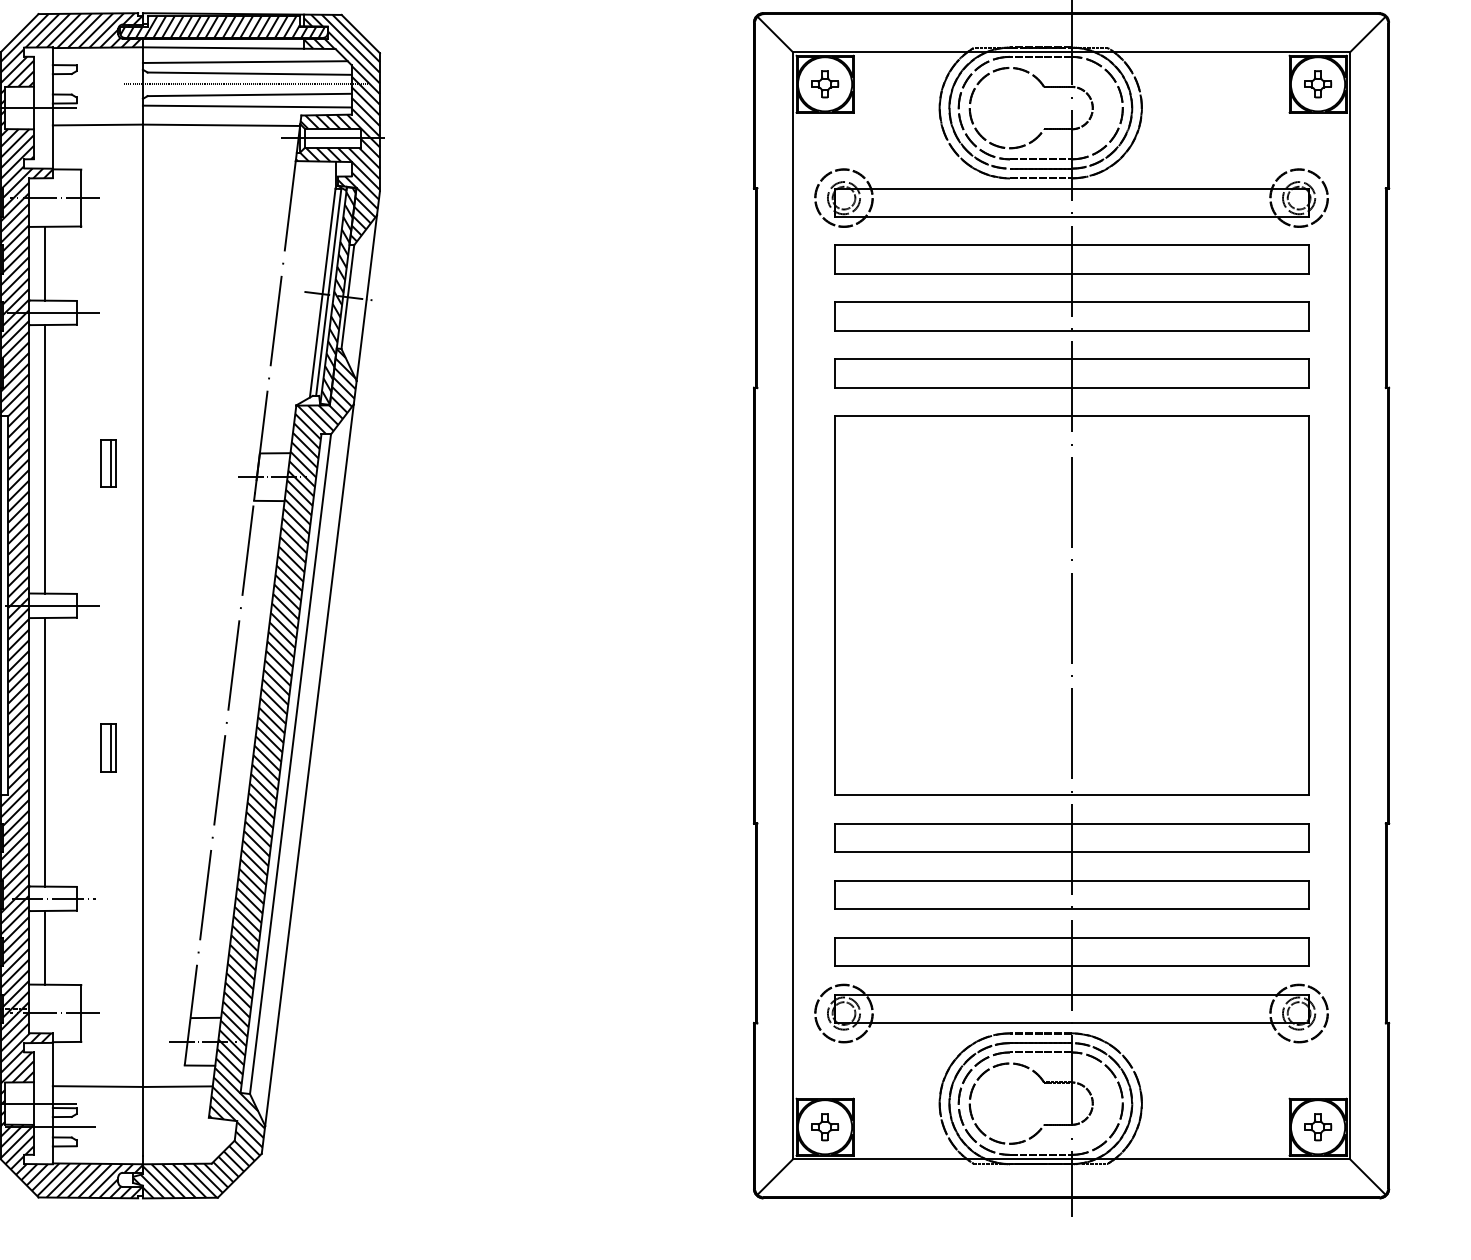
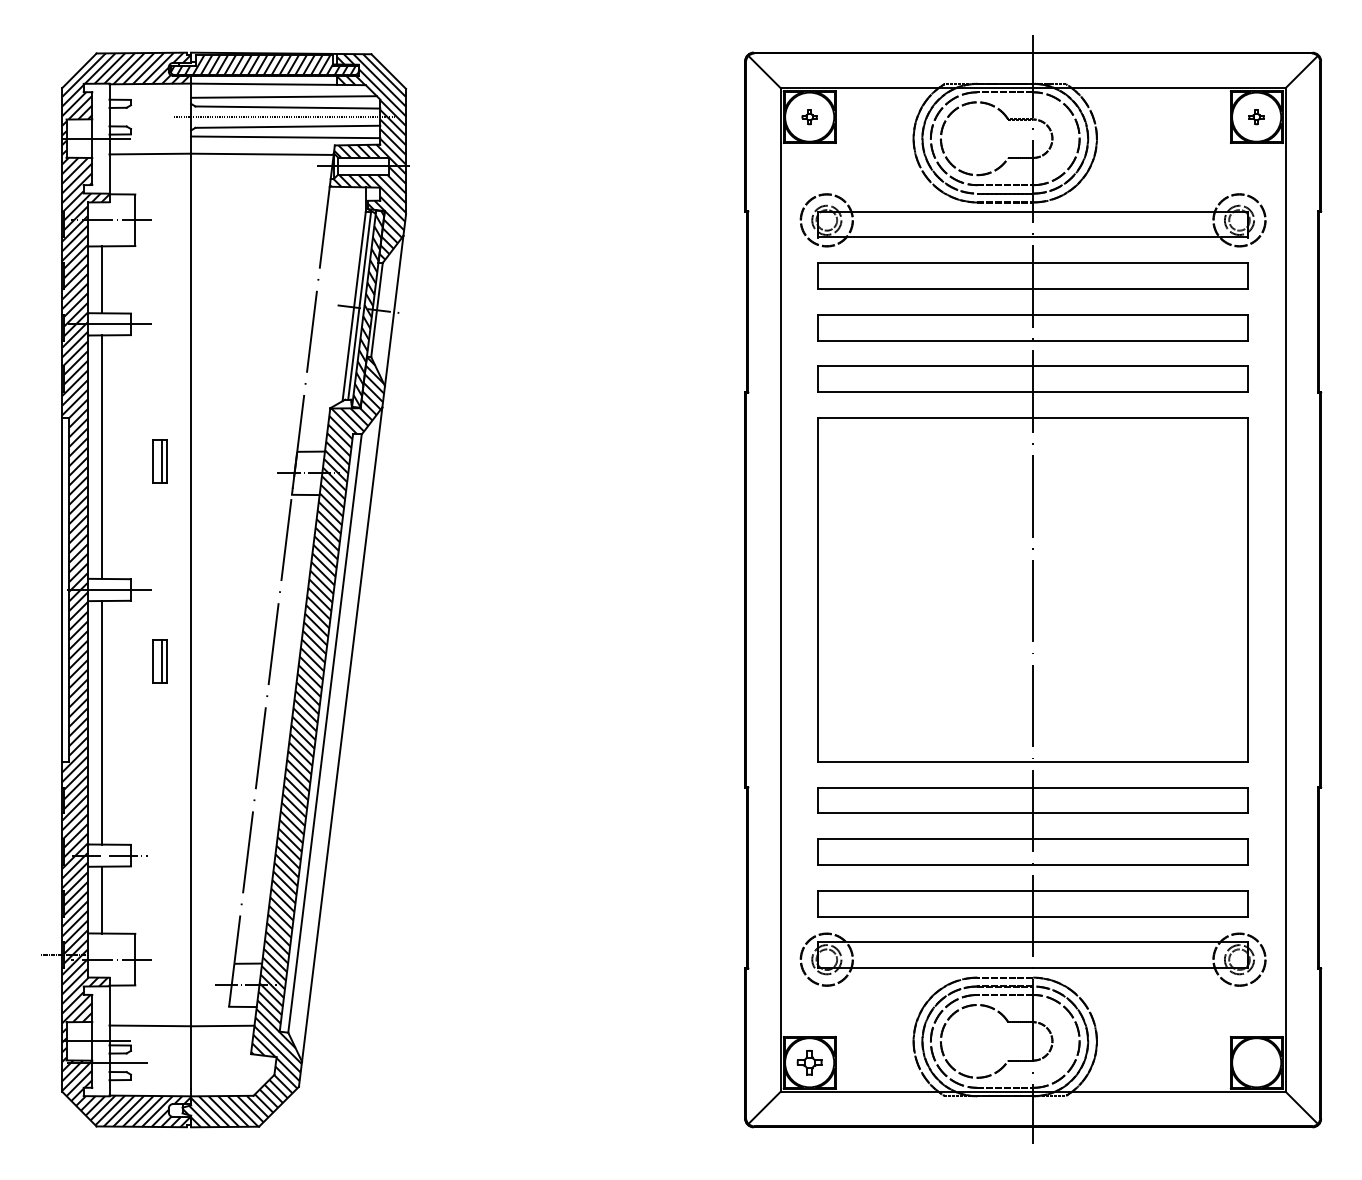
part: (824, 83) -> (809, 116), size x0.6
part: (1317, 83) -> (1256, 116), size x0.6
part: (107, 747) -> (159, 661), moved
part: (1317, 1126) -> (1256, 1062), removed

